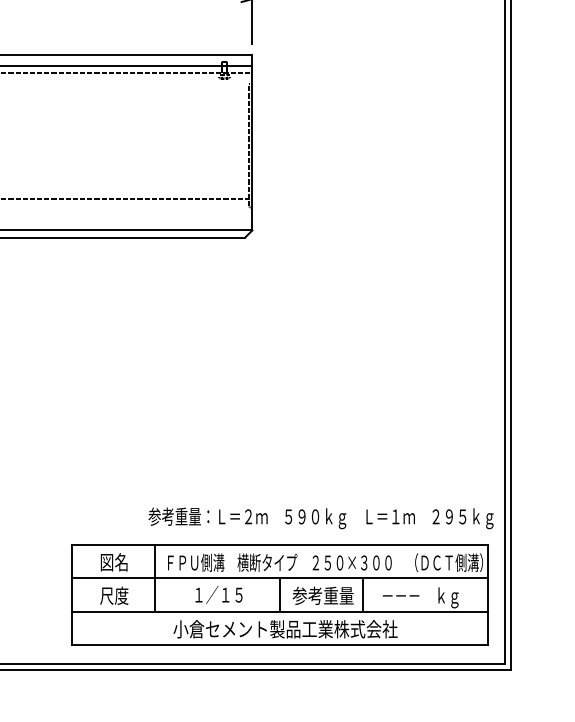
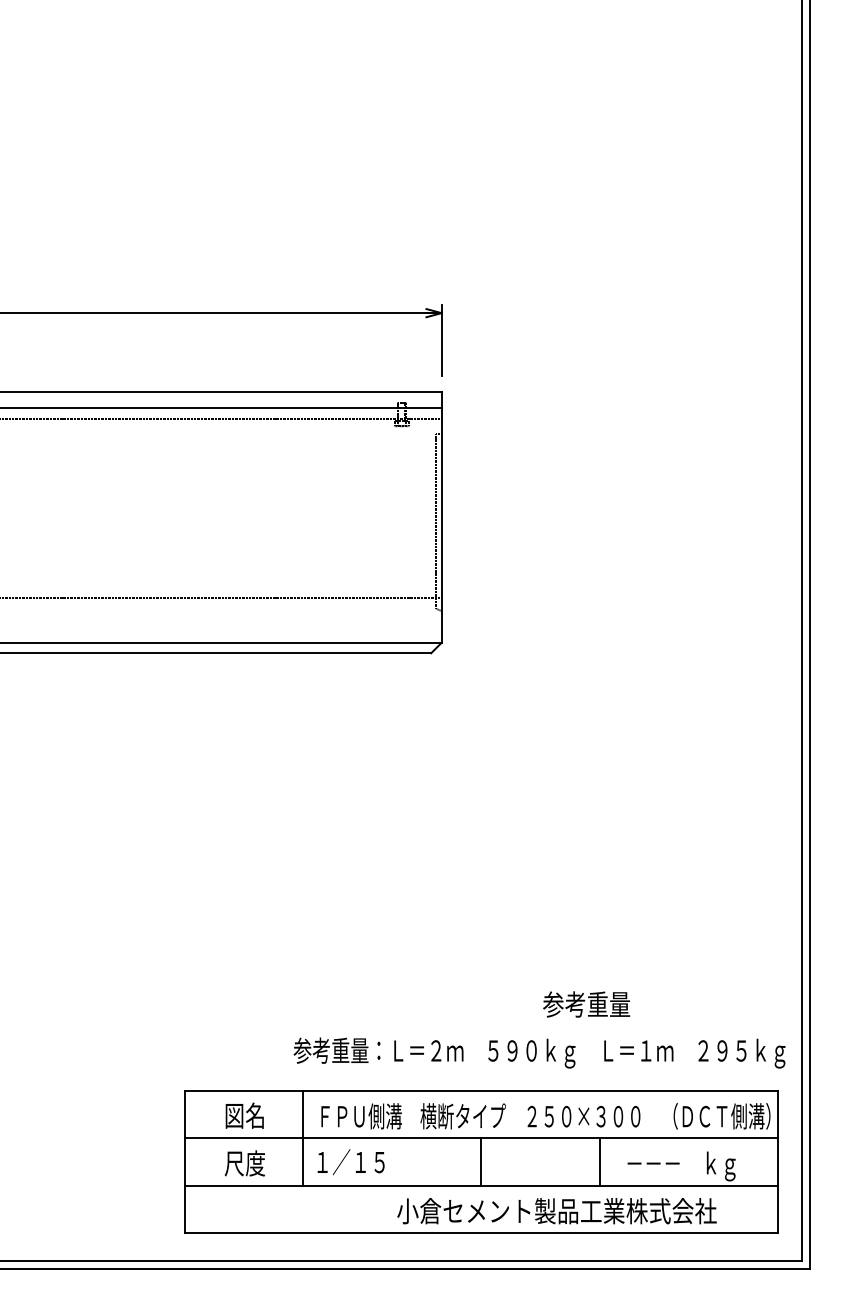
text: (218, 595) -> (350, 1162), moved
text: (323, 595) -> (586, 1004), moved
text: (285, 629) -> (556, 1211), moved

